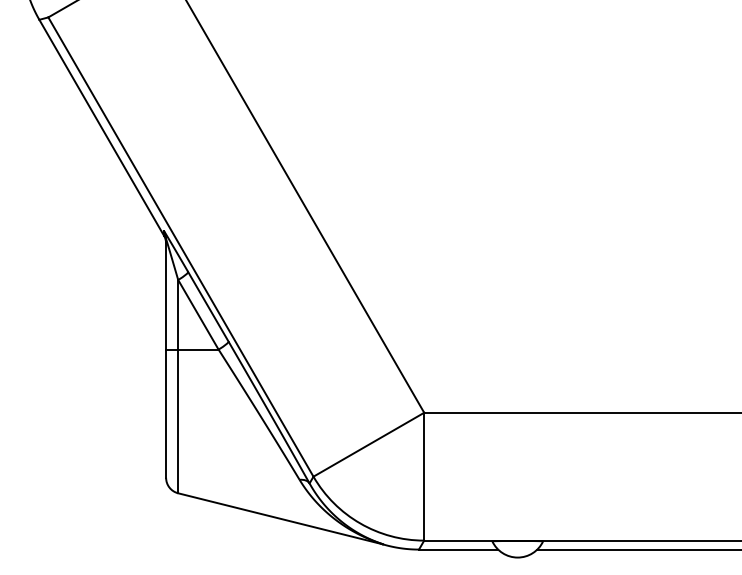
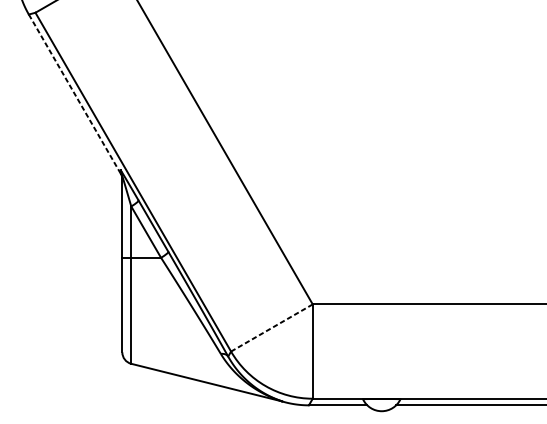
line: (101, 127) -> (74, 93), solid -> dashed
line: (368, 444) -> (271, 327), solid -> dashed

